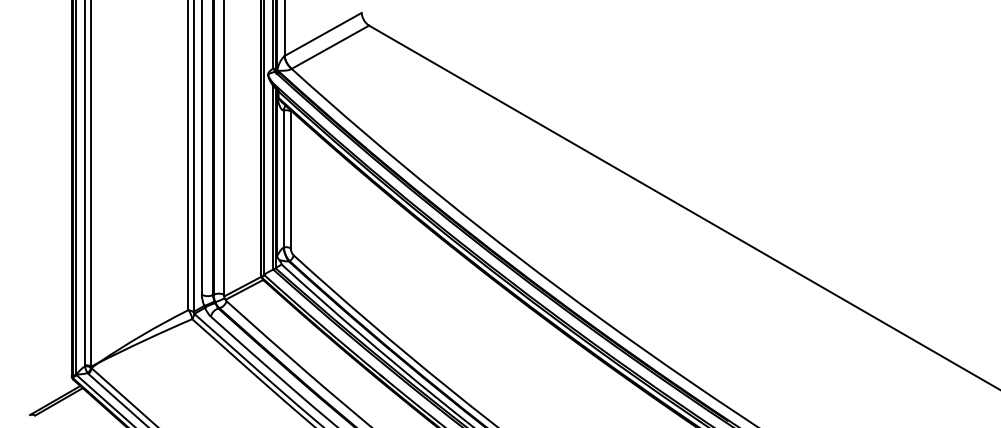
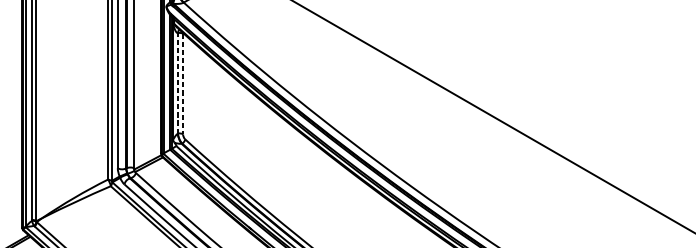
line: (283, 178) -> (177, 83), solid -> dashed
line: (290, 180) -> (182, 84), solid -> dashed

